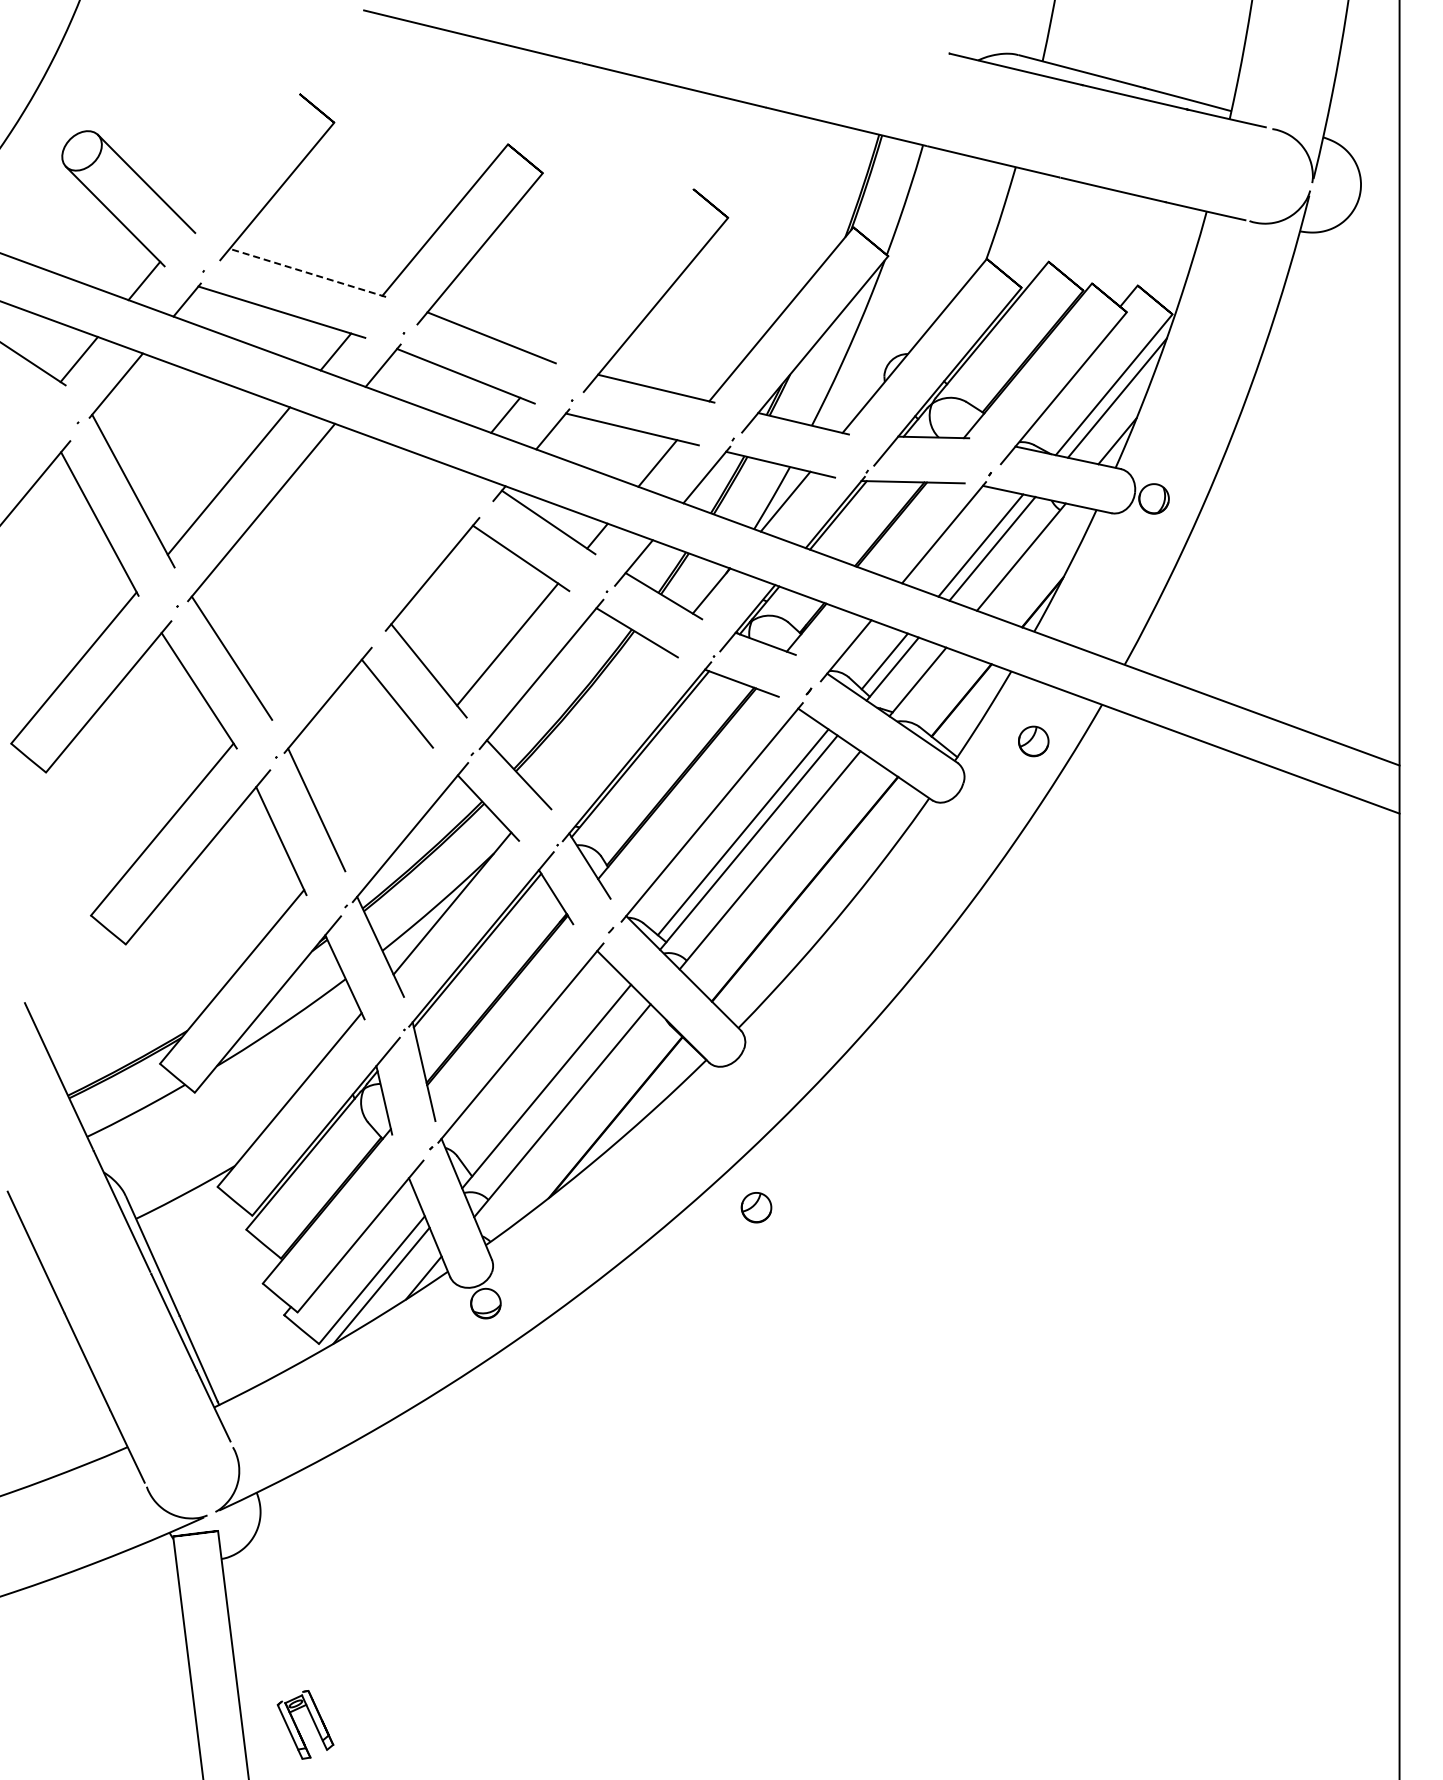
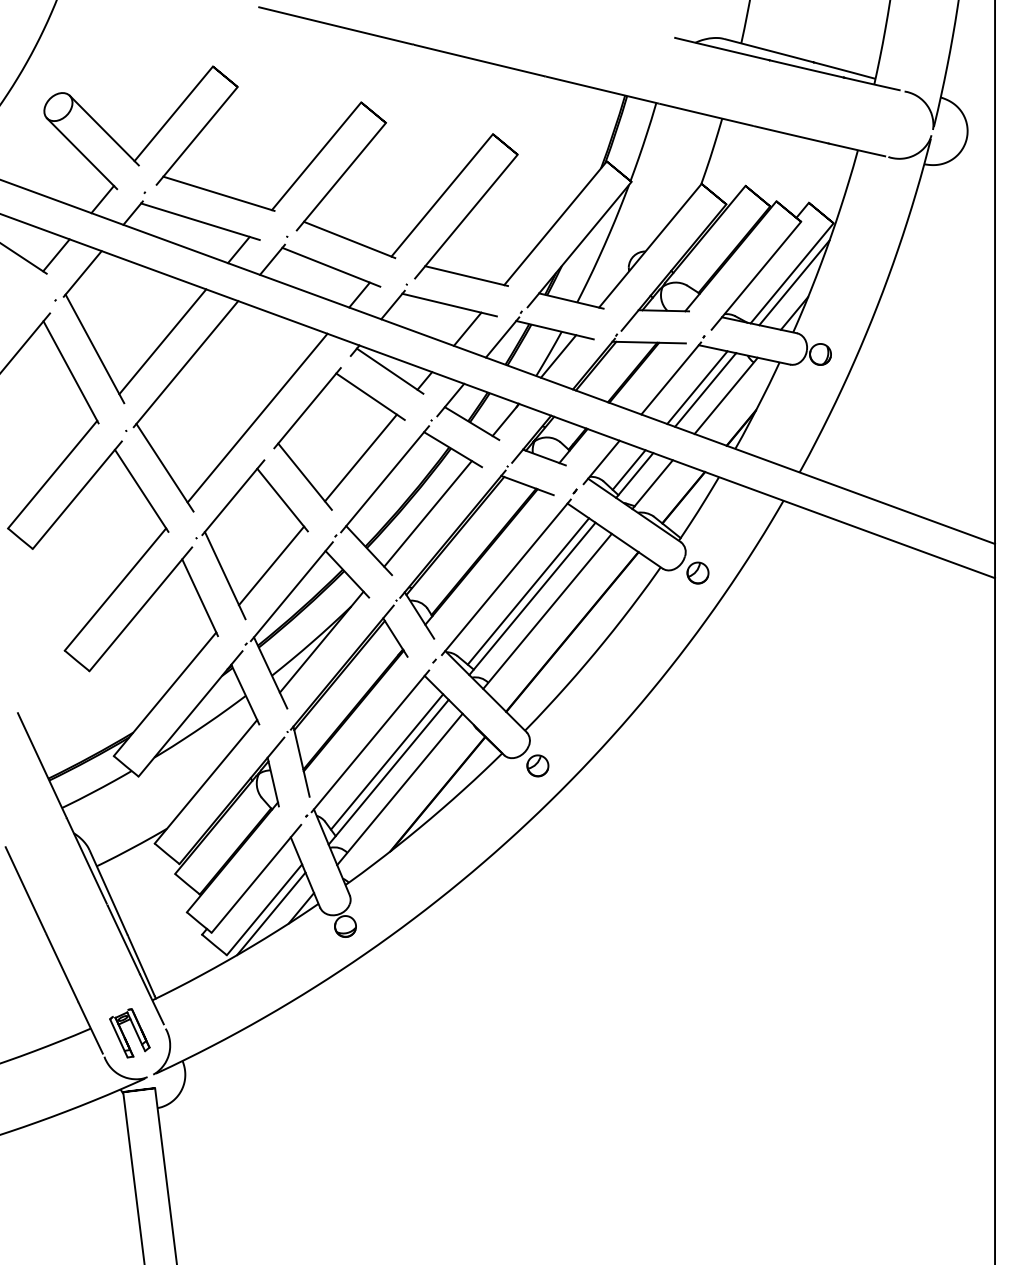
line: (244, 159) -> (173, 113), added
line: (307, 272) -> (218, 193), dashed -> solid
line: (621, 275) -> (441, 195), added
line: (361, 588) -> (257, 418), added
line: (601, 722) -> (427, 513), added
part: (1033, 741) -> (697, 573), moved
line: (381, 796) -> (271, 566), added
line: (544, 1071) -> (387, 761), added
part: (756, 1207) -> (537, 765), moved
part: (312, 1721) -> (134, 1030), moved

